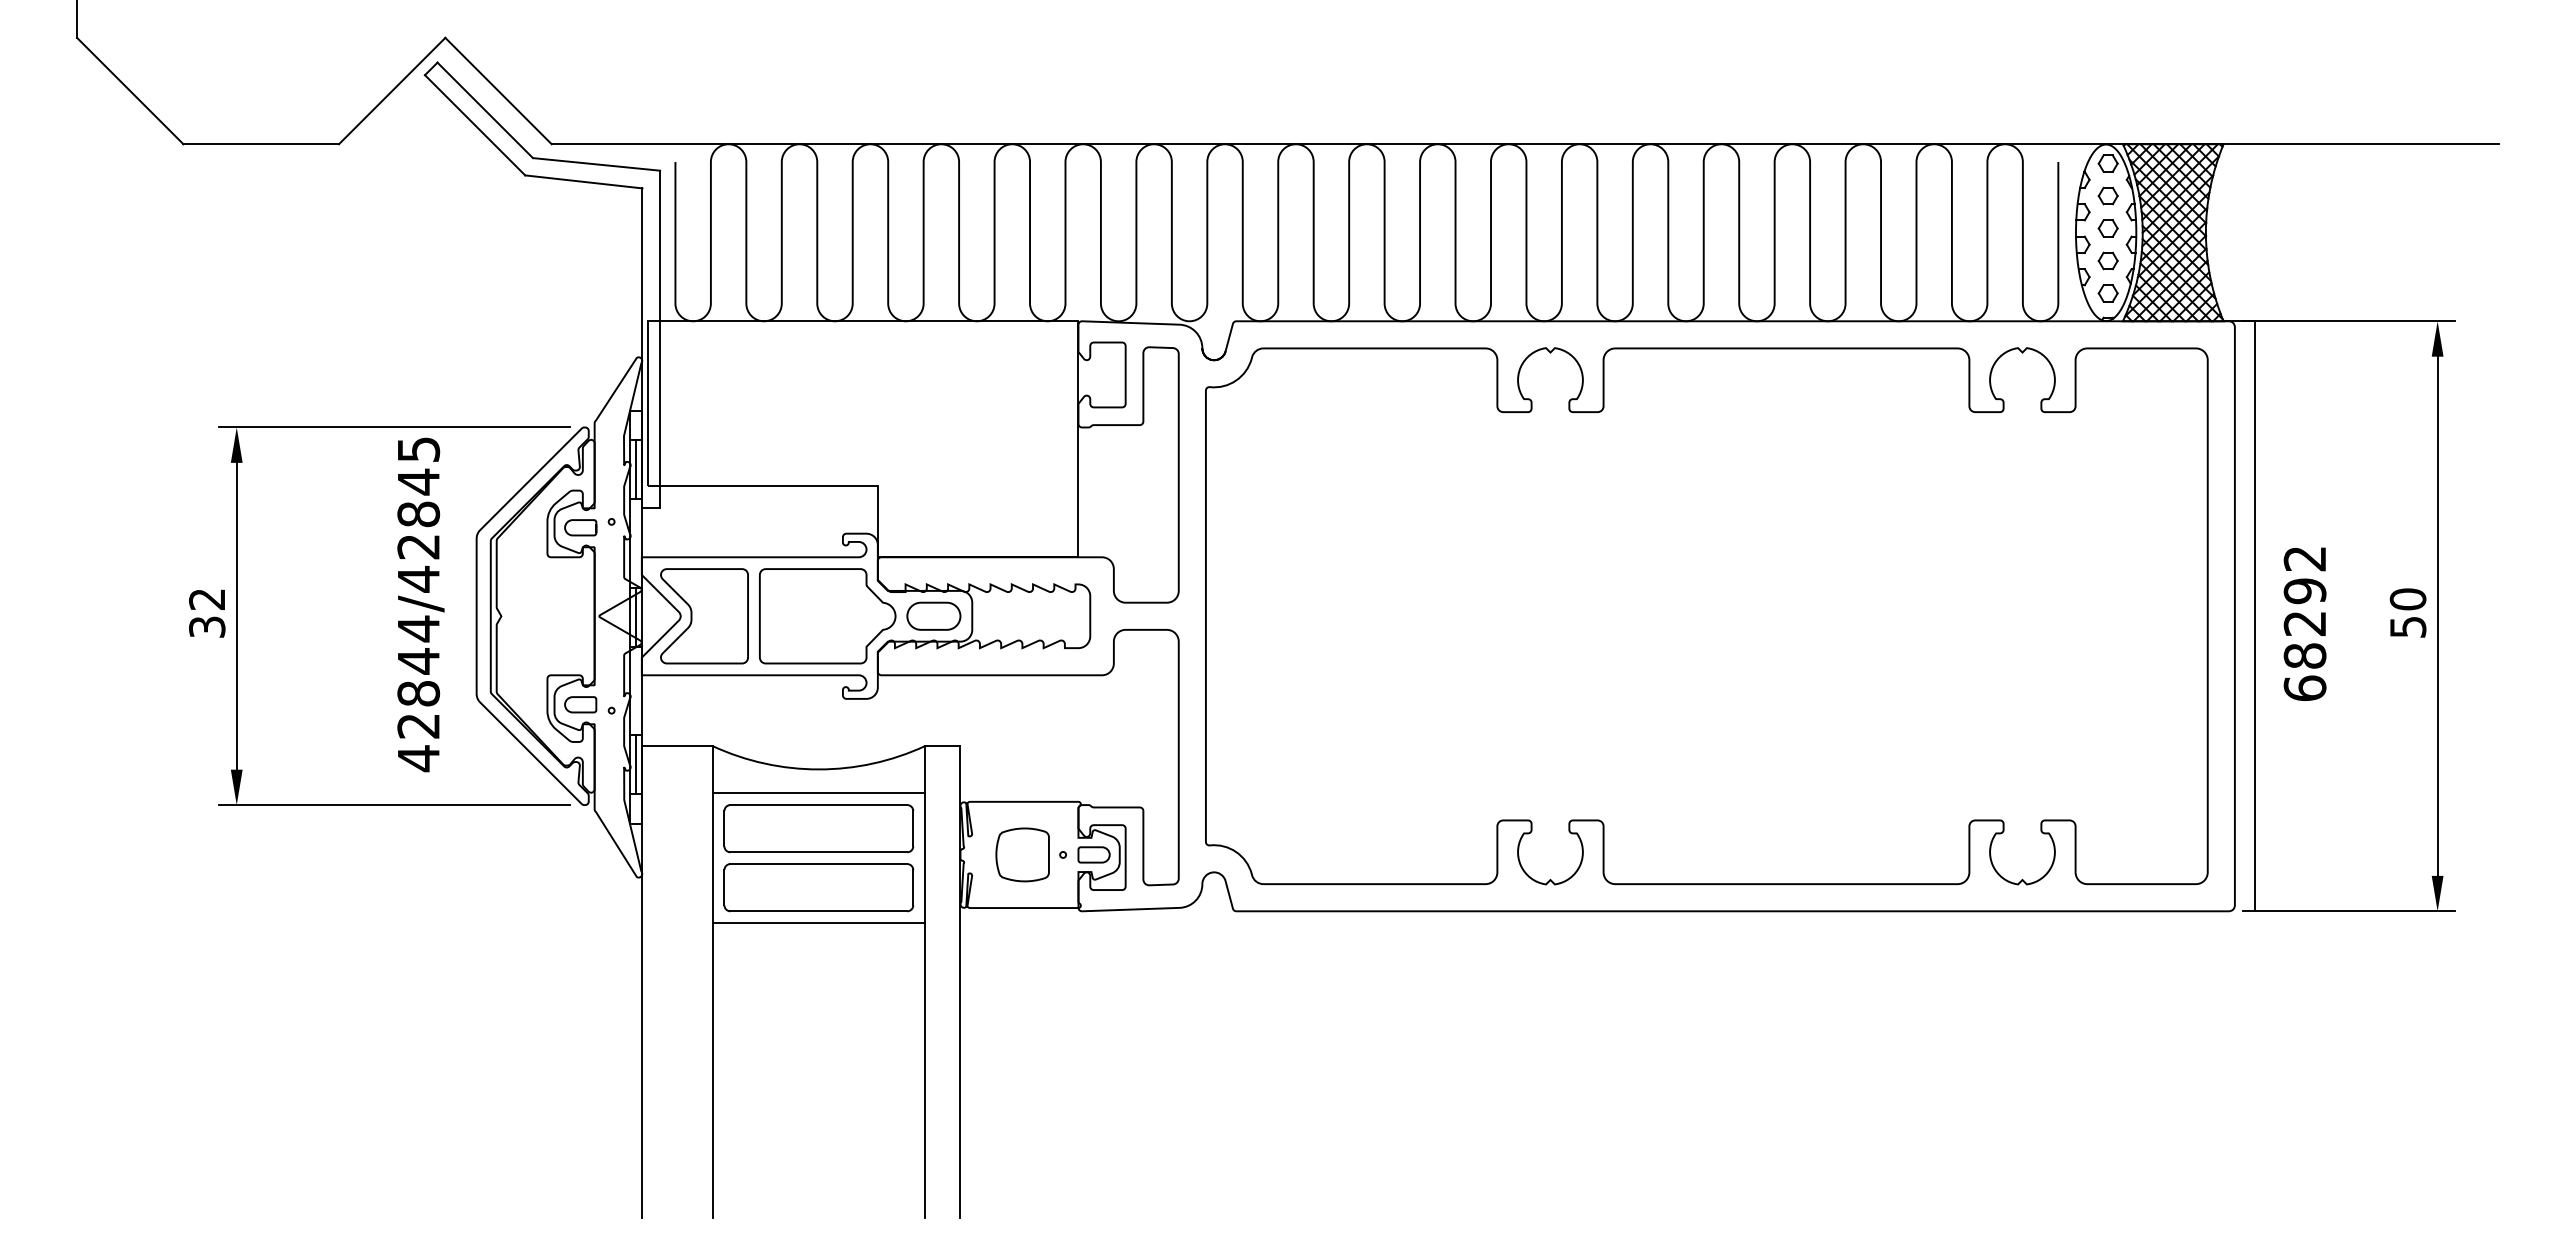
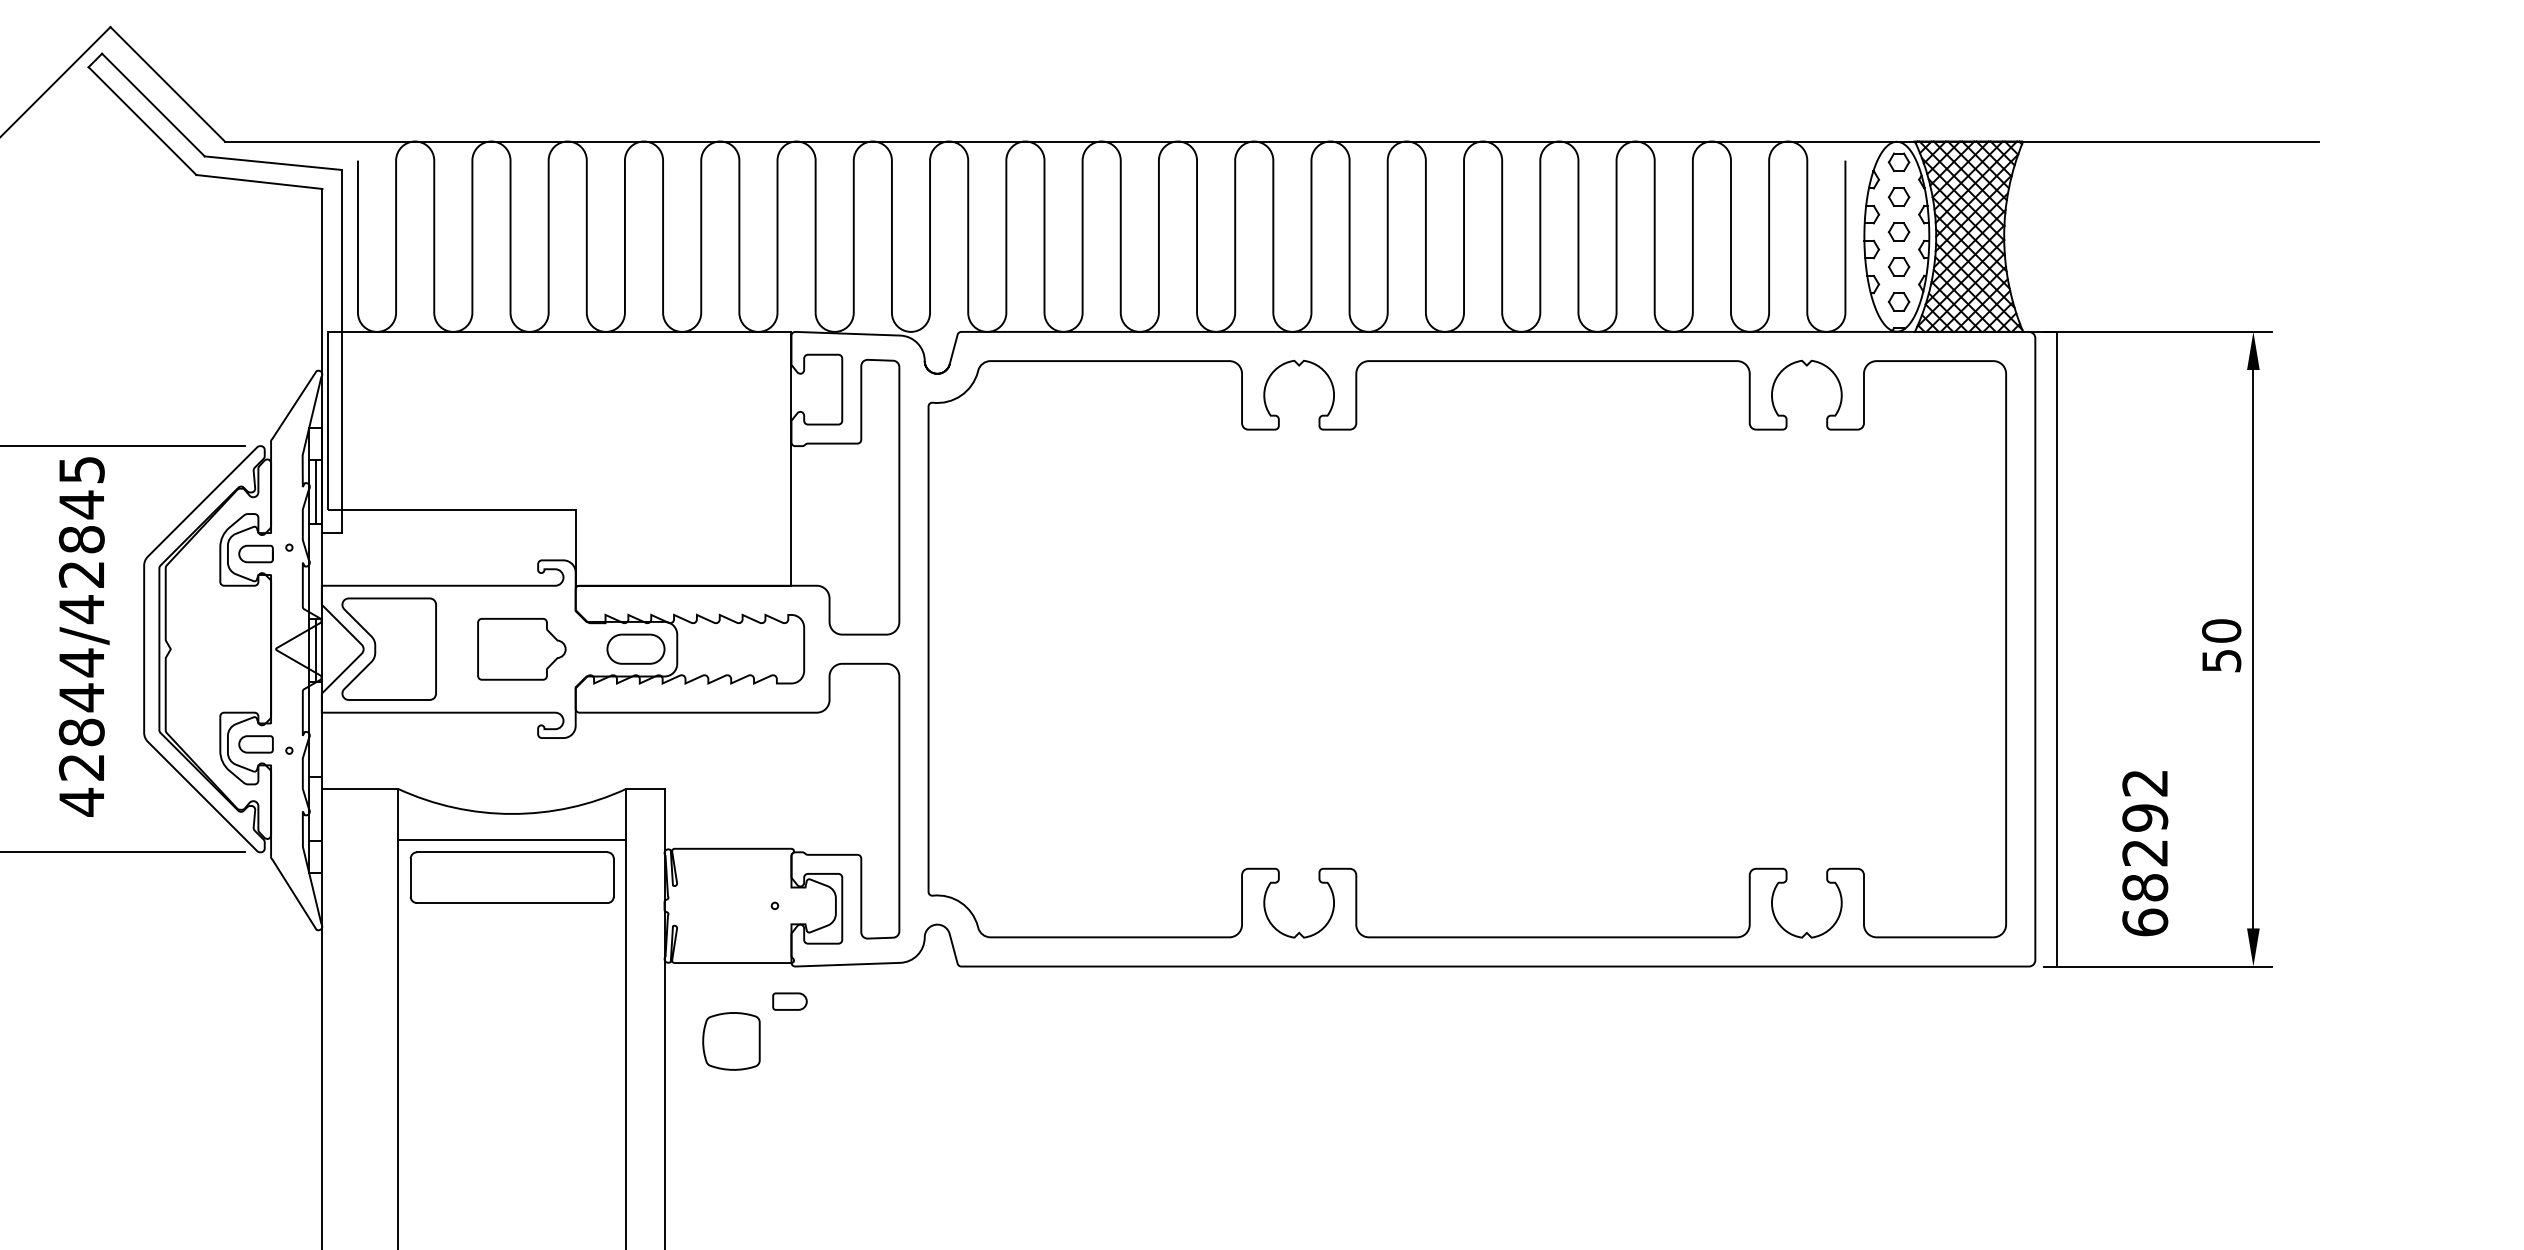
part: (827, 616) -> (521, 649), size x0.6
text: (2304, 623) -> (2144, 852), moved
line: (635, 764) -> (315, 808), removed
part: (1022, 854) -> (731, 1040), moved
part: (1093, 854) -> (789, 1001), moved
part: (818, 887) -> (511, 940), removed
line: (818, 923) -> (511, 979), removed

